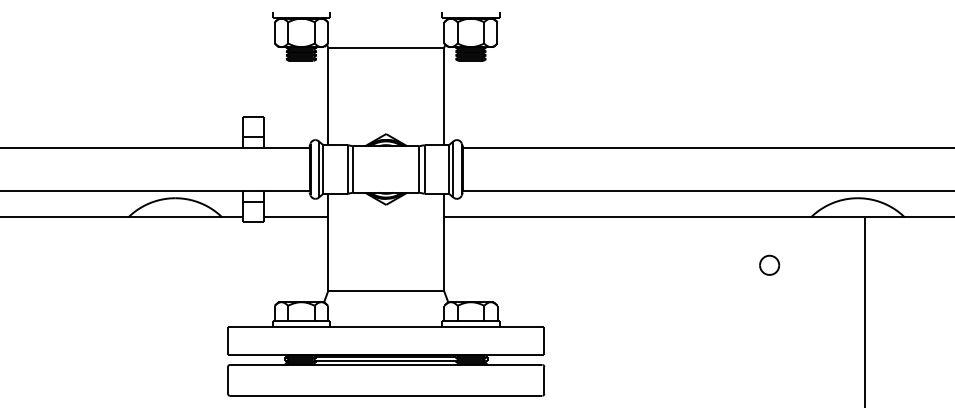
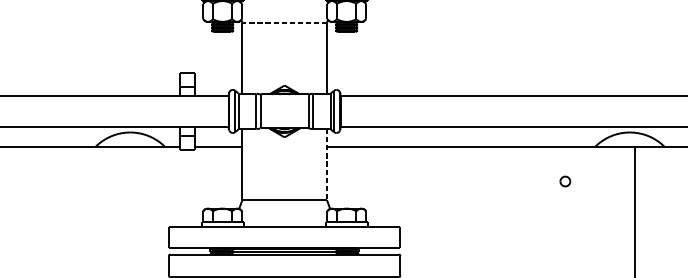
line: (386, 48) -> (284, 22), solid -> dashed
line: (443, 242) -> (326, 164), solid -> dashed
part: (769, 264) -> (565, 180), size x0.7

